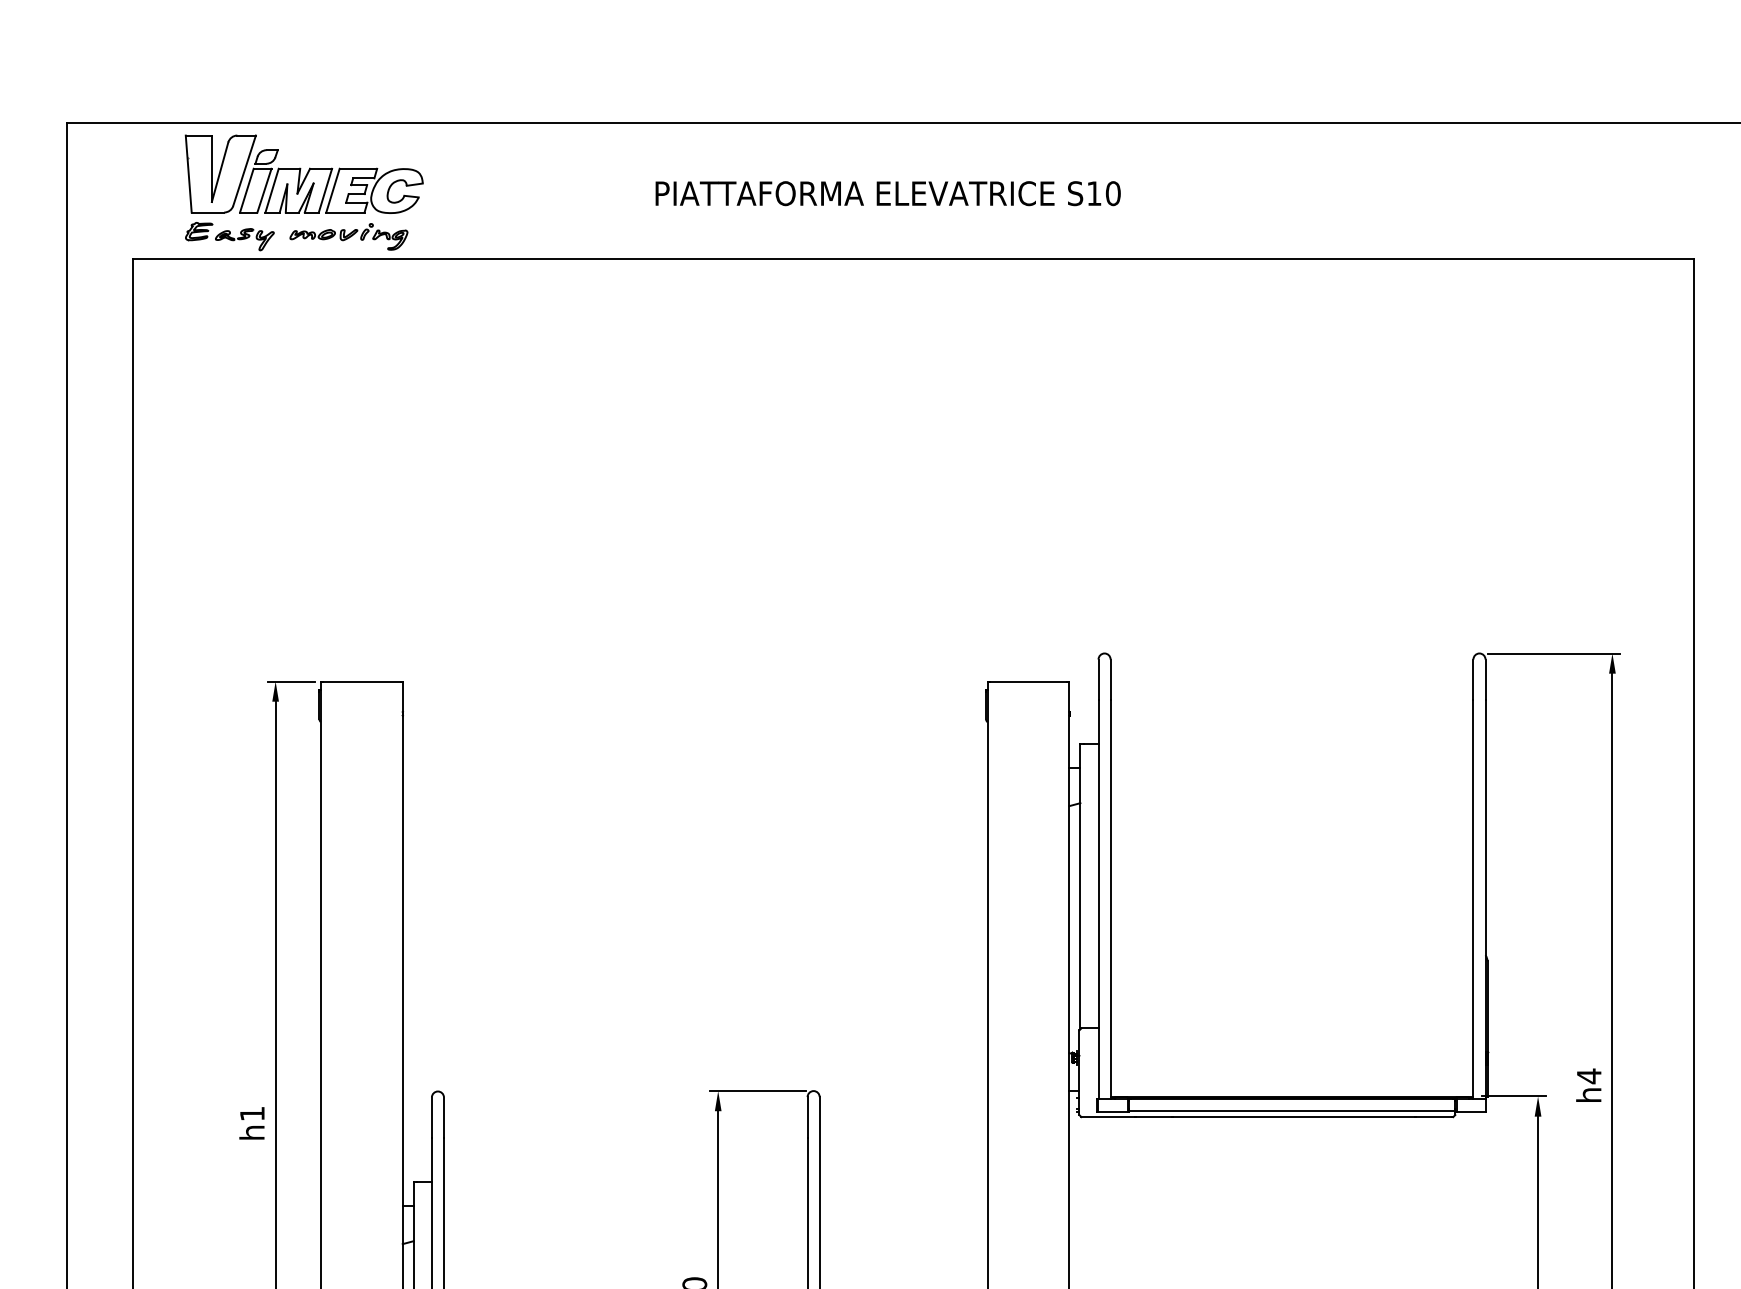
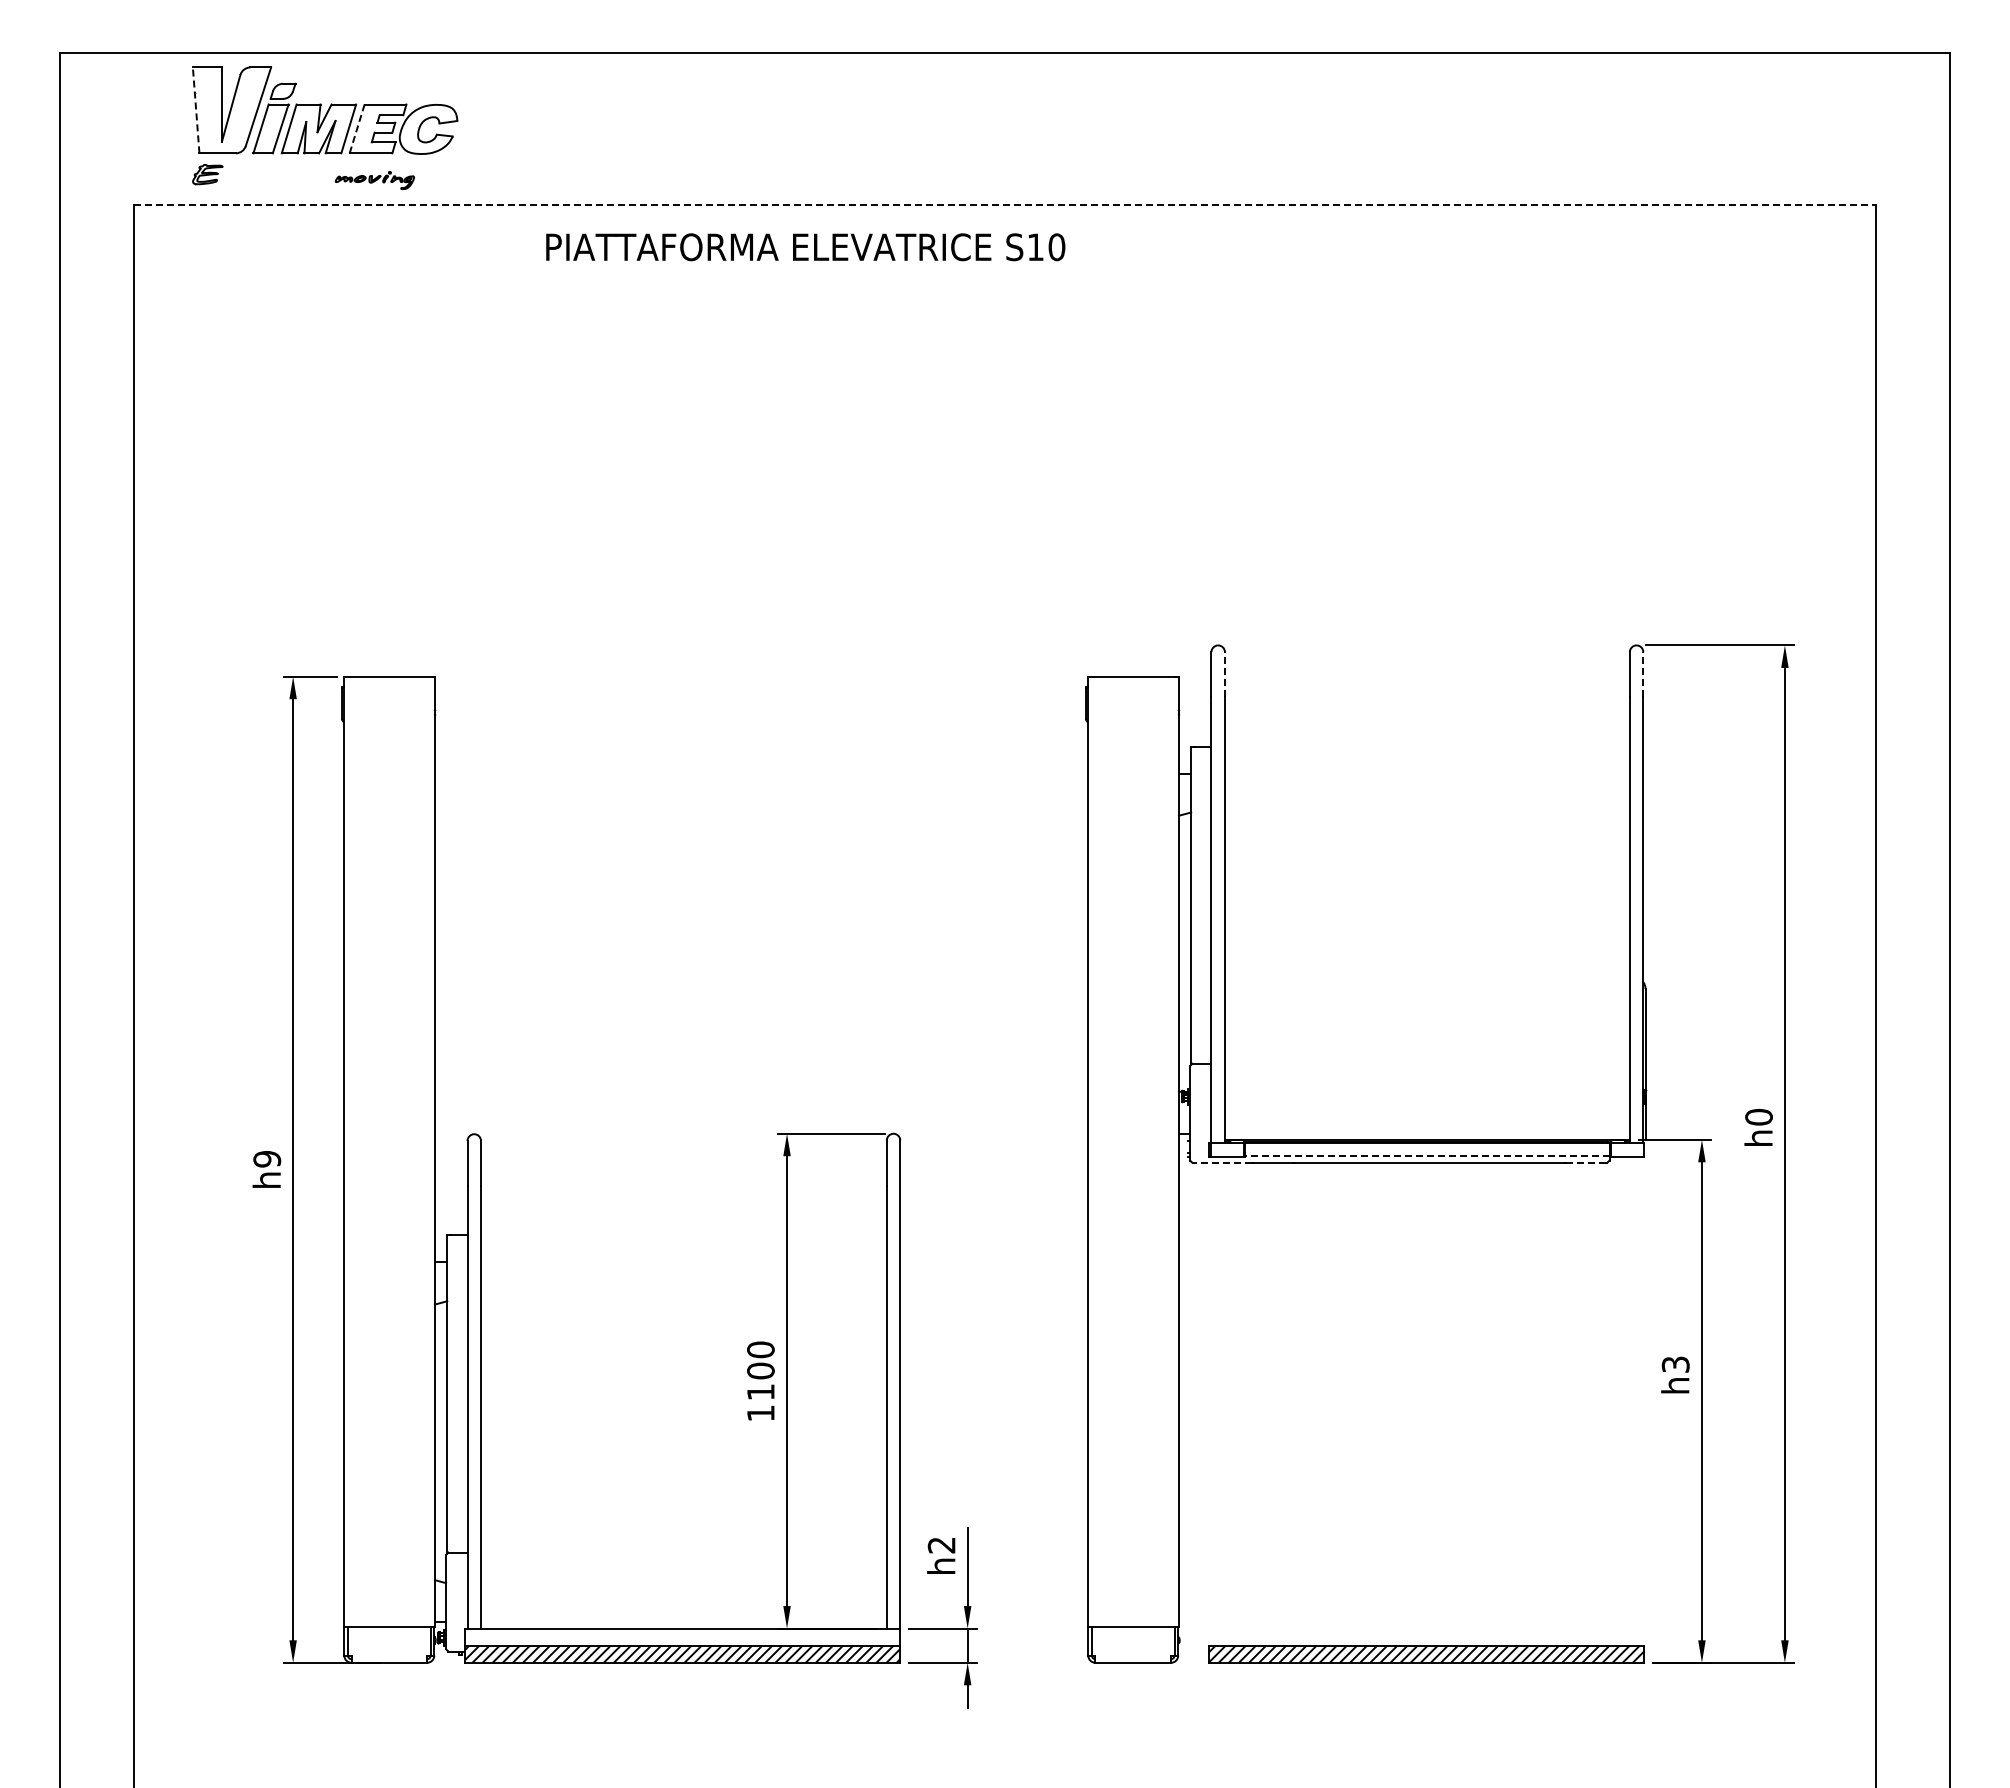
line: (189, 173) -> (196, 109), solid -> dashed
line: (333, 190) -> (357, 128), solid -> dashed
text: (887, 193) -> (805, 247), moved
part: (348, 236) -> (374, 180), size x0.6
part: (244, 239) -> (258, 183), removed
line: (913, 259) -> (1005, 205), solid -> dashed
line: (1110, 679) -> (1224, 674), solid -> dashed
line: (1485, 679) -> (1643, 674), solid -> dashed
text: (1588, 1076) -> (1758, 1117), h4 -> h0
line: (1291, 1111) -> (1426, 1156), solid -> dashed
text: (252, 1114) -> (267, 1159), h1 -> h9
line: (1108, 1116) -> (1222, 1162), solid -> dashed
line: (1434, 1116) -> (1586, 1162), solid -> dashed

